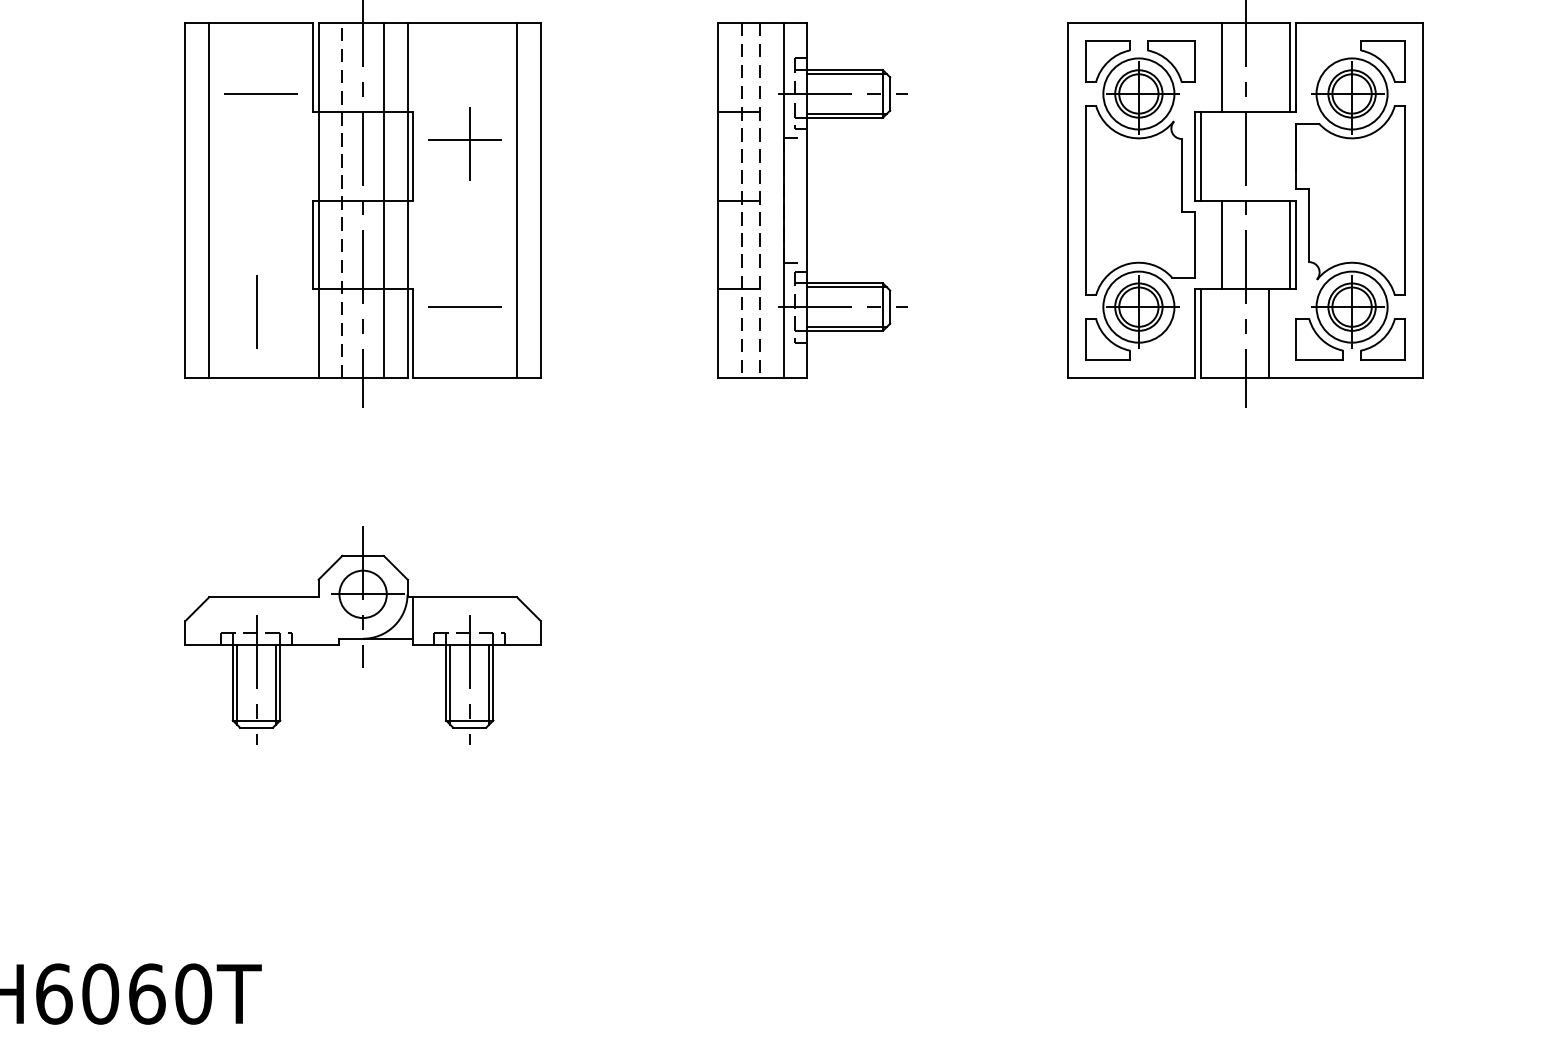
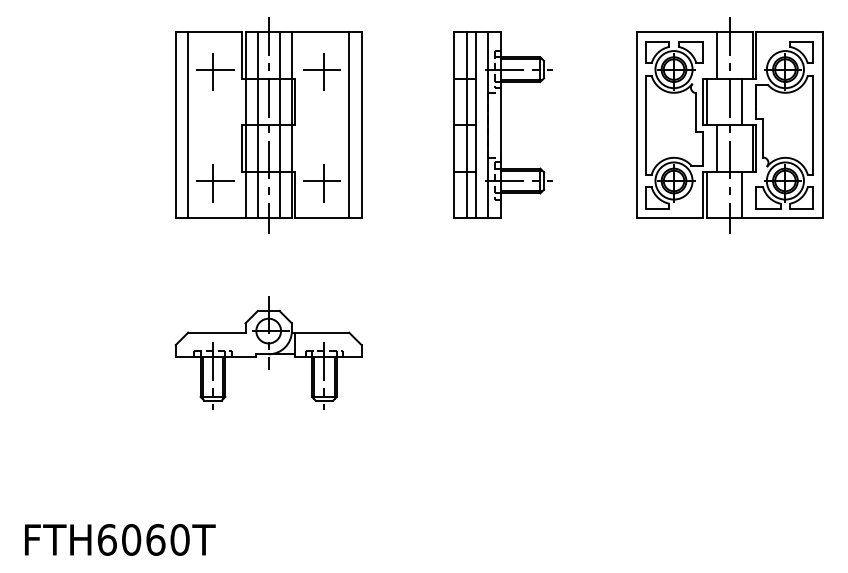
line: (257, 93) -> (213, 69), added
part: (464, 143) -> (321, 71), moved
line: (1269, 154) -> (742, 101), added
line: (341, 200) -> (257, 125), dashed -> solid
line: (741, 200) -> (466, 125), dashed -> solid
line: (760, 200) -> (476, 125), dashed -> solid
line: (469, 306) -> (324, 180), added
line: (255, 308) -> (212, 181), added

